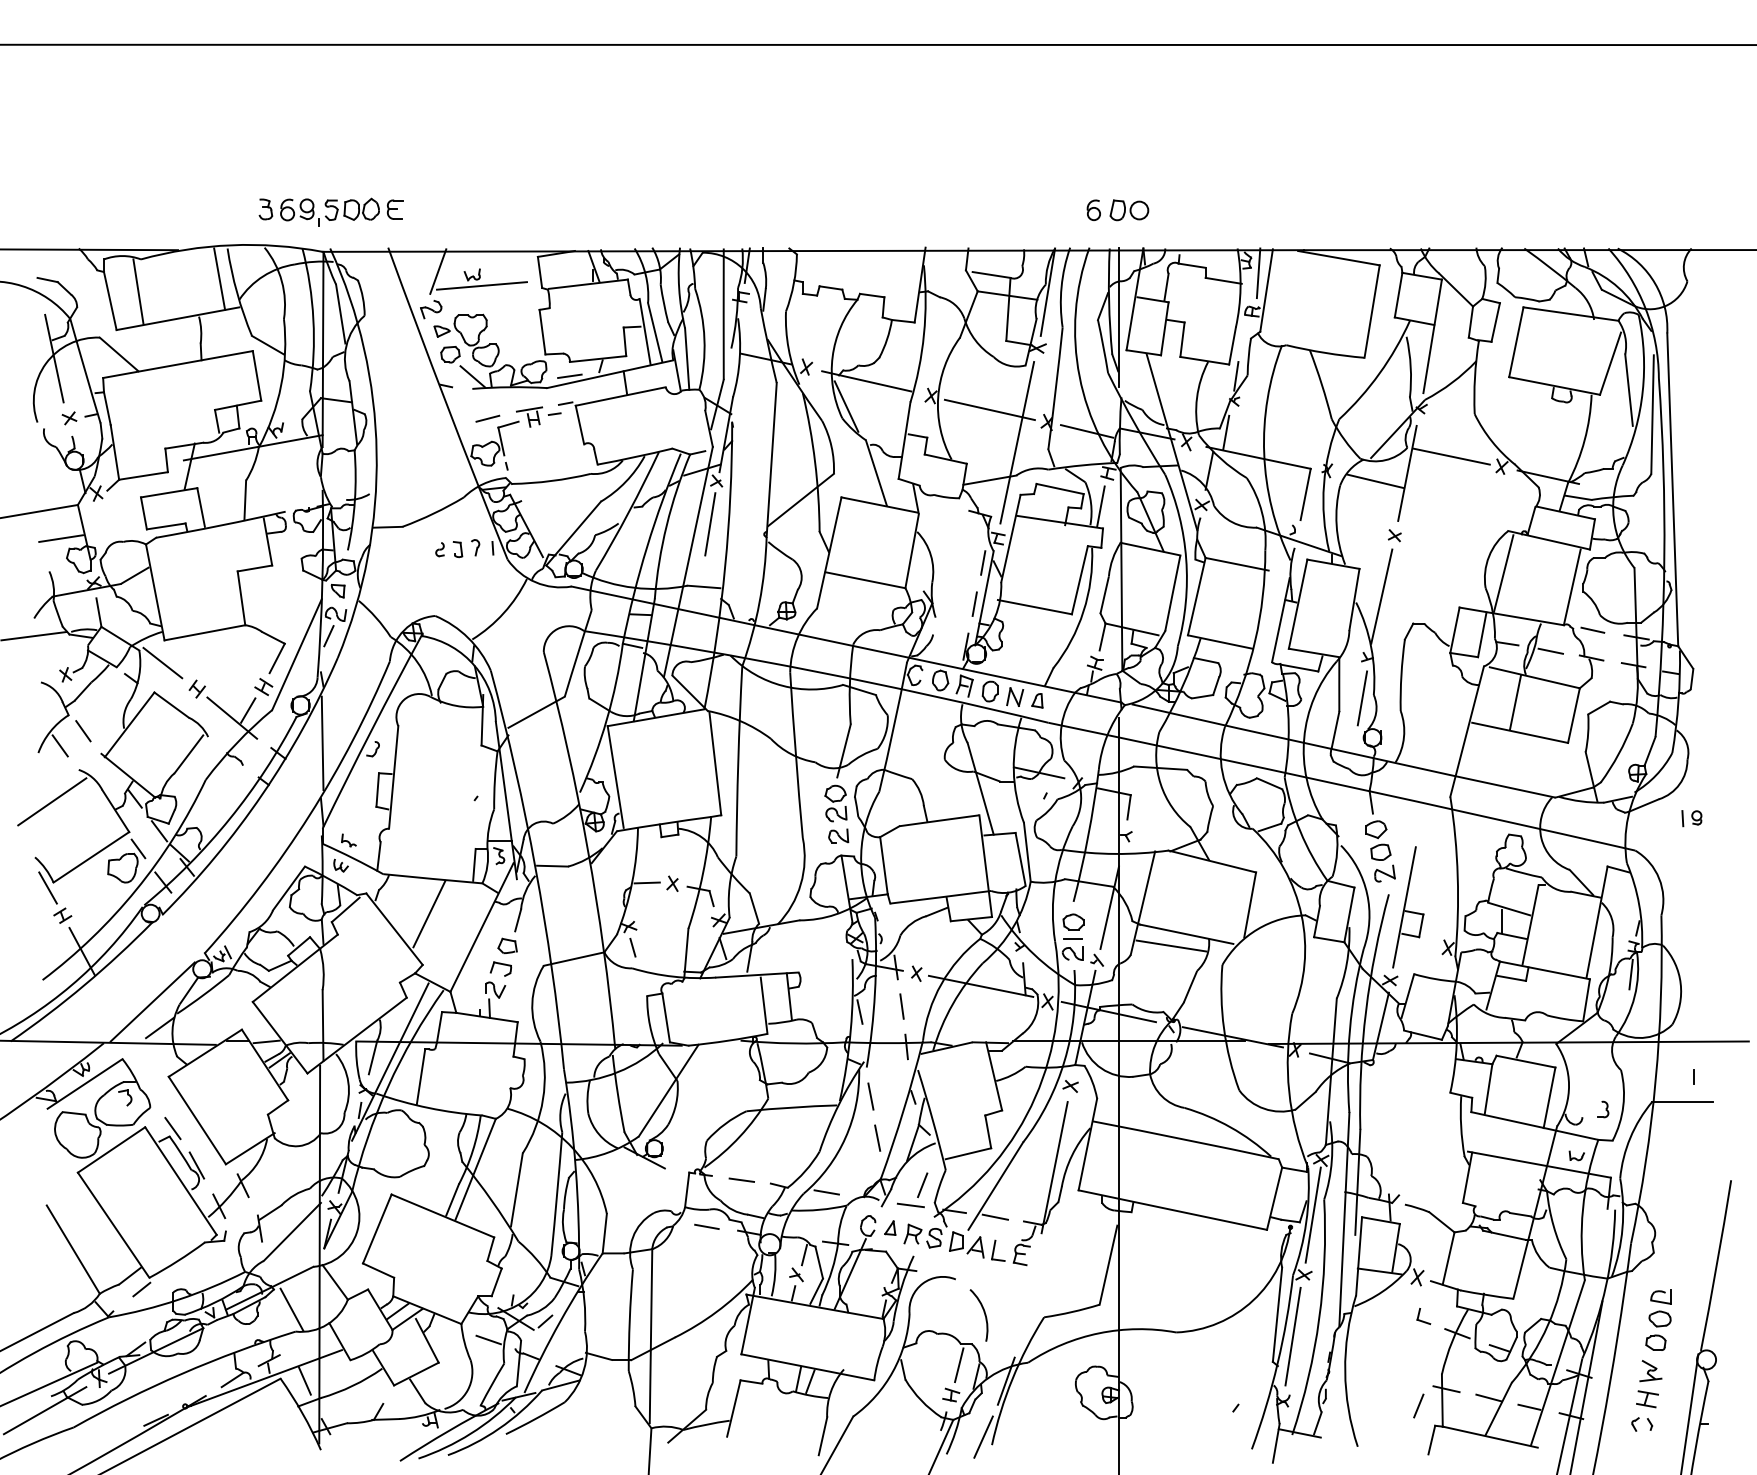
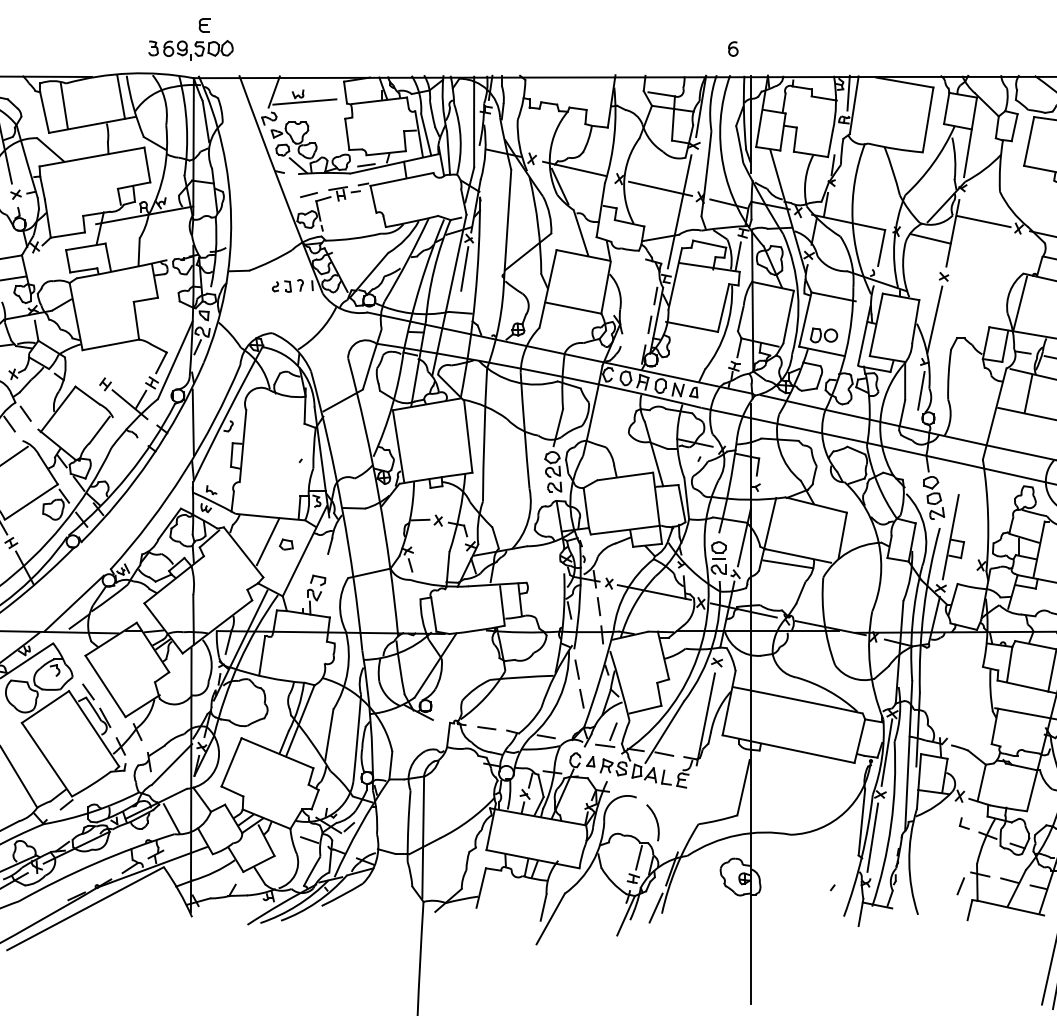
part: (395, 209) -> (205, 25), moved
part: (1129, 210) -> (824, 335), moved
line: (162, 662) -> (81, 365), removed
part: (507, 945) -> (286, 544), moved
line: (706, 1226) -> (462, 760), removed
line: (304, 1380) -> (180, 868), removed

